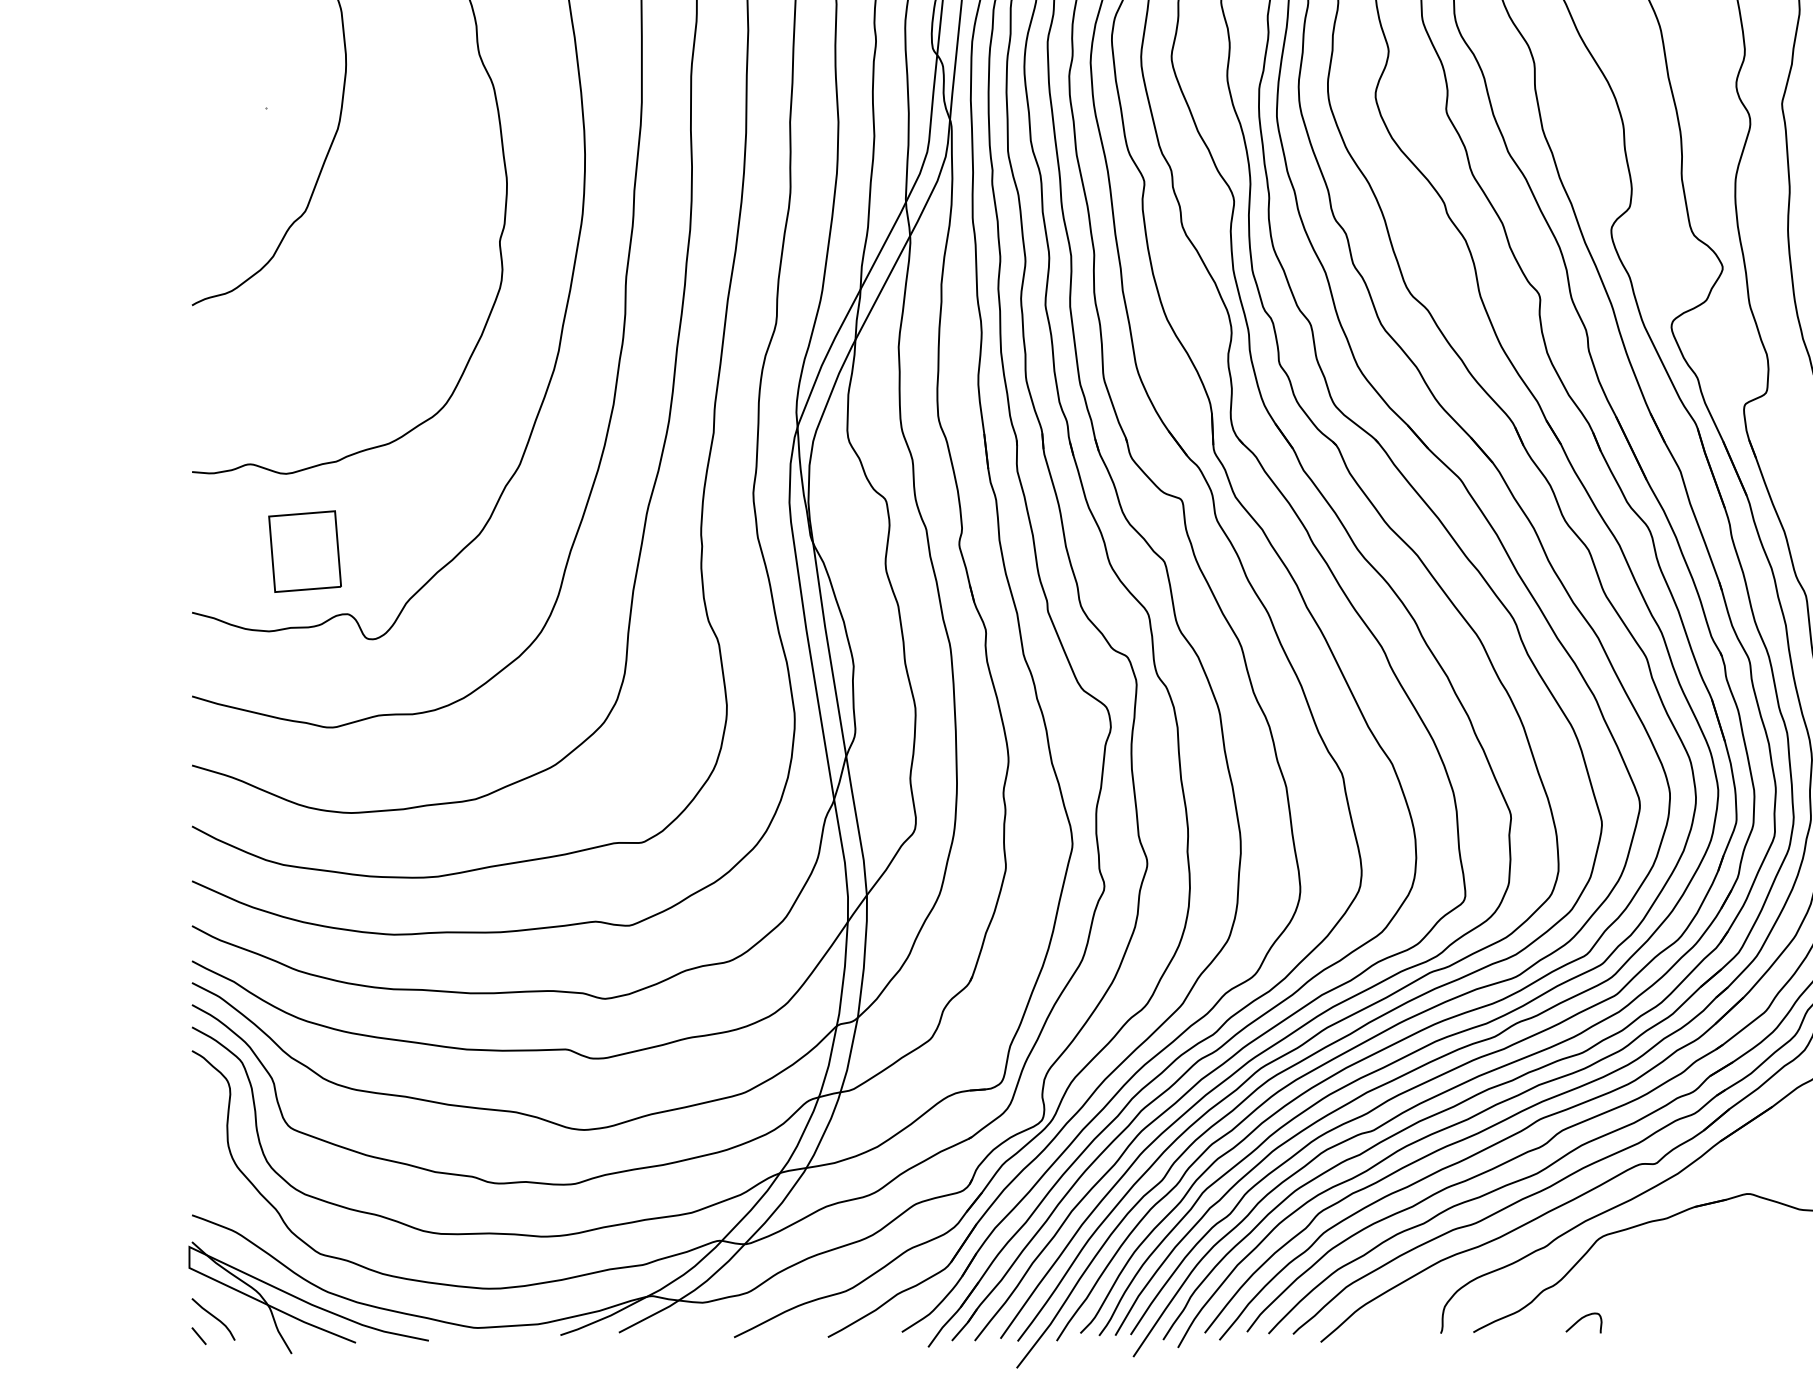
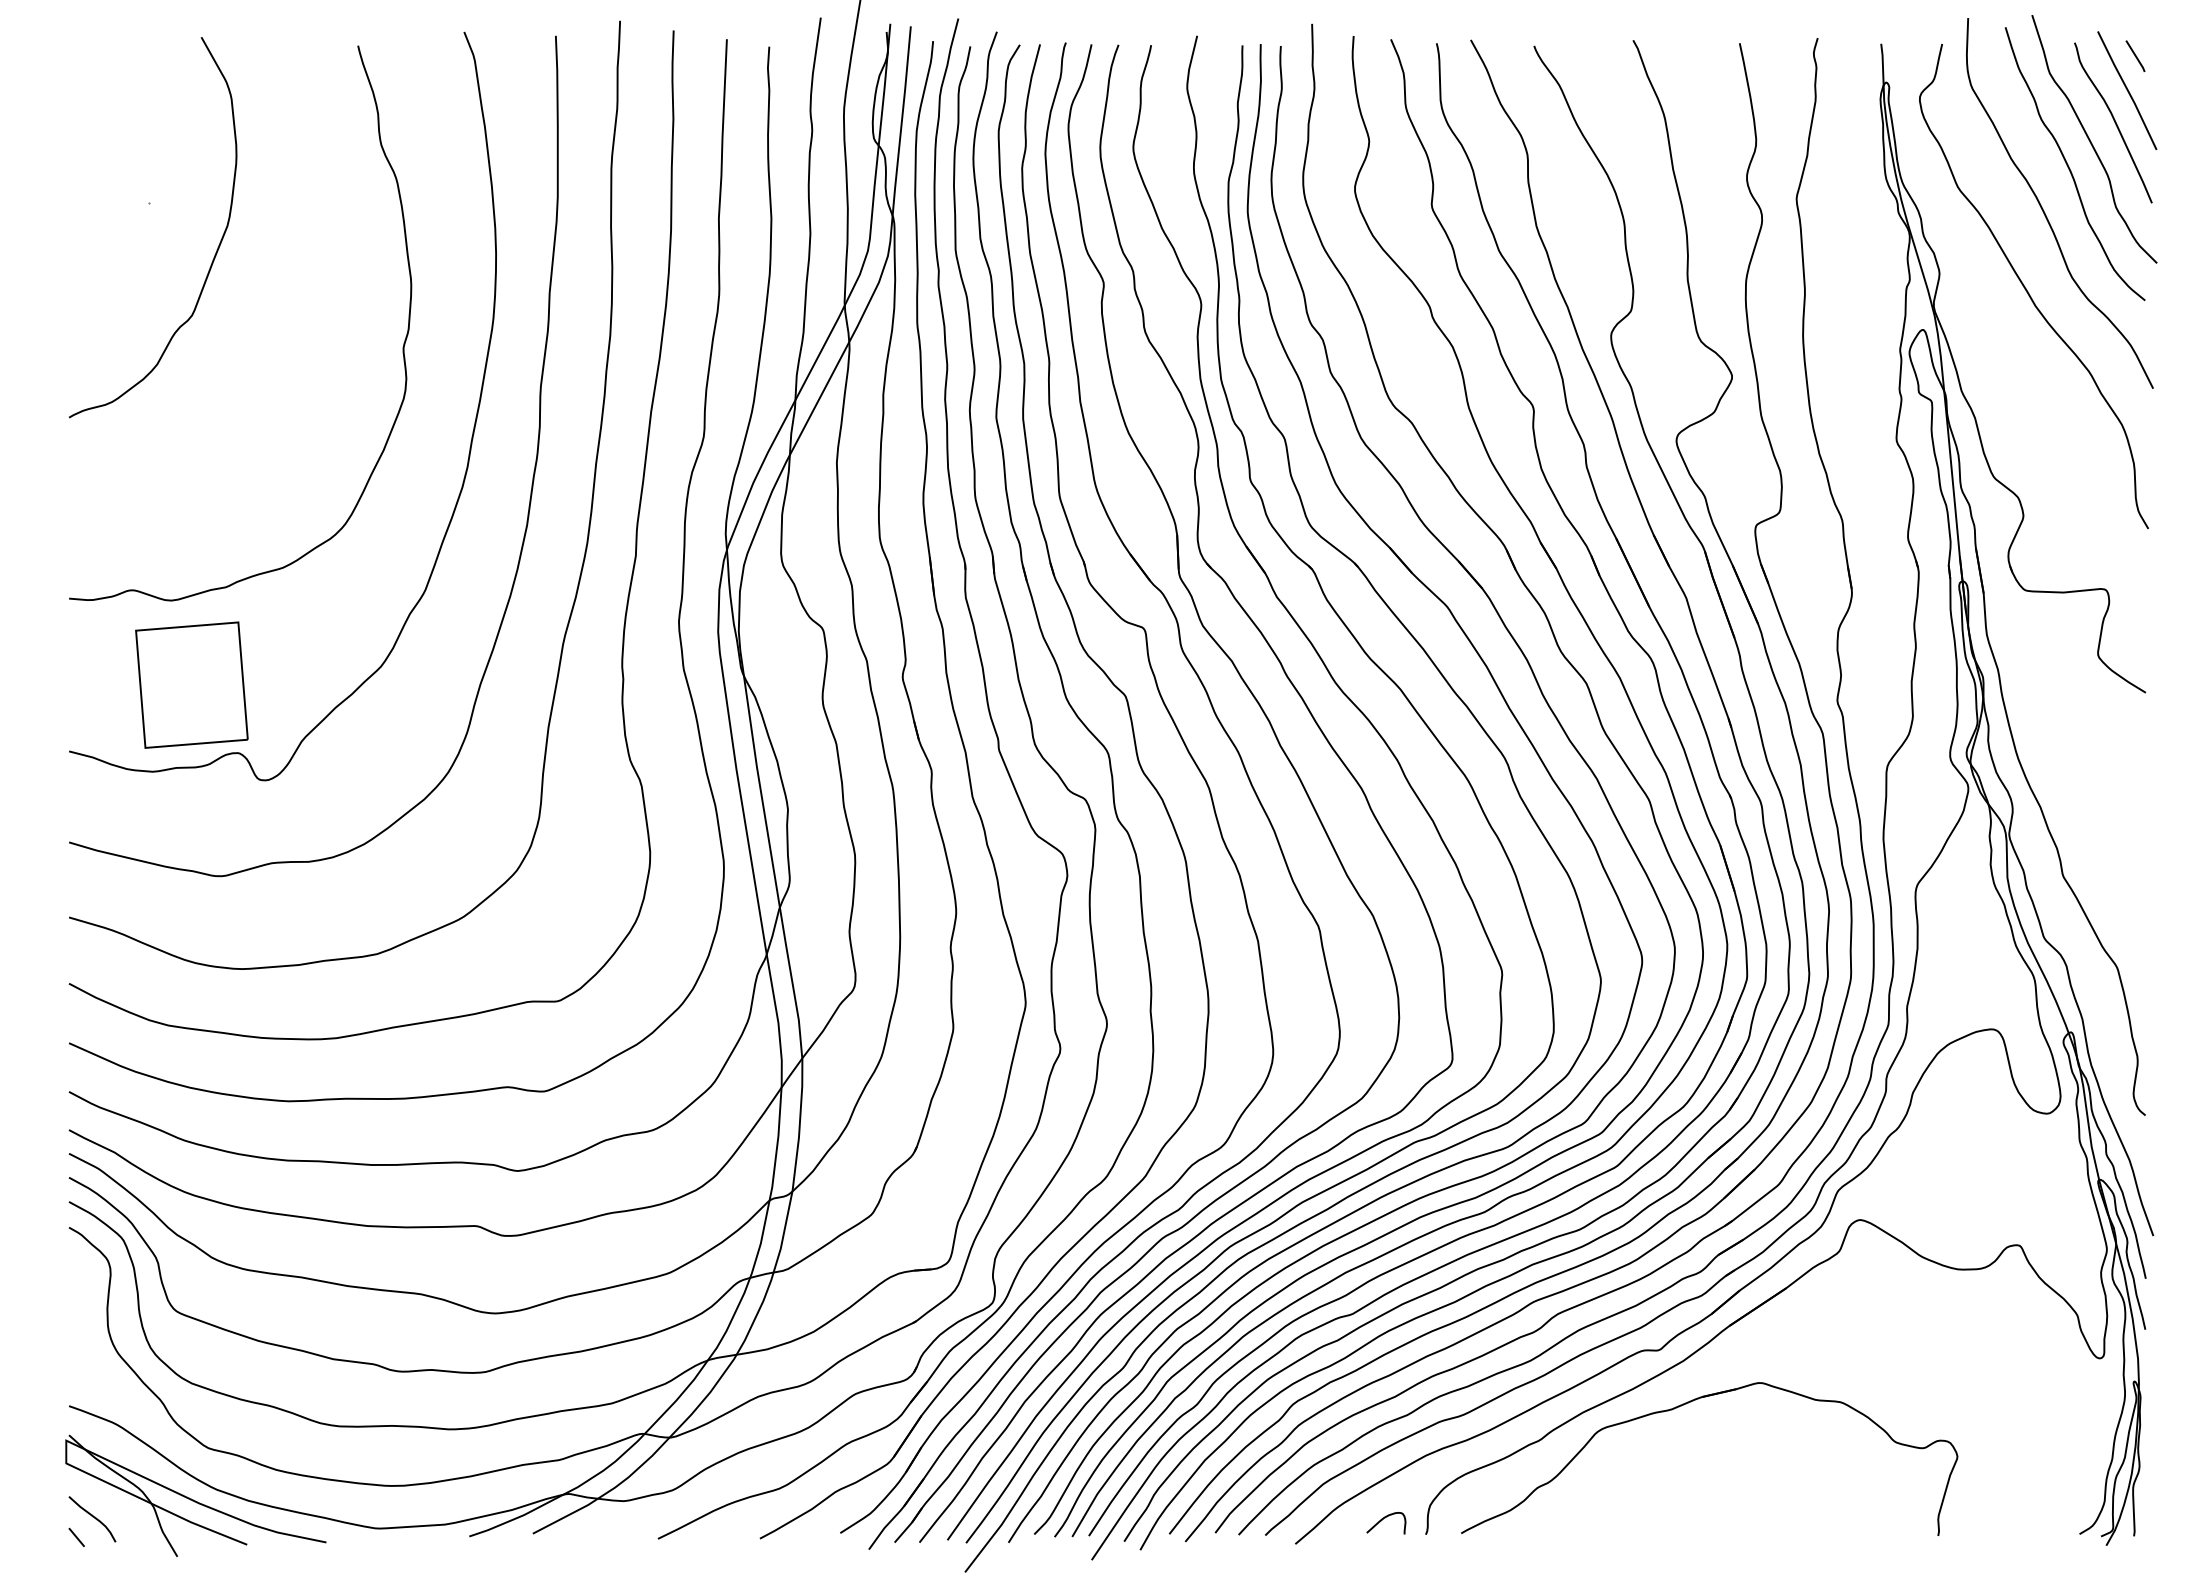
part: (304, 551) -> (191, 684), size x1.43
curve: (1581, 1319) -> (1383, 1519), moved

